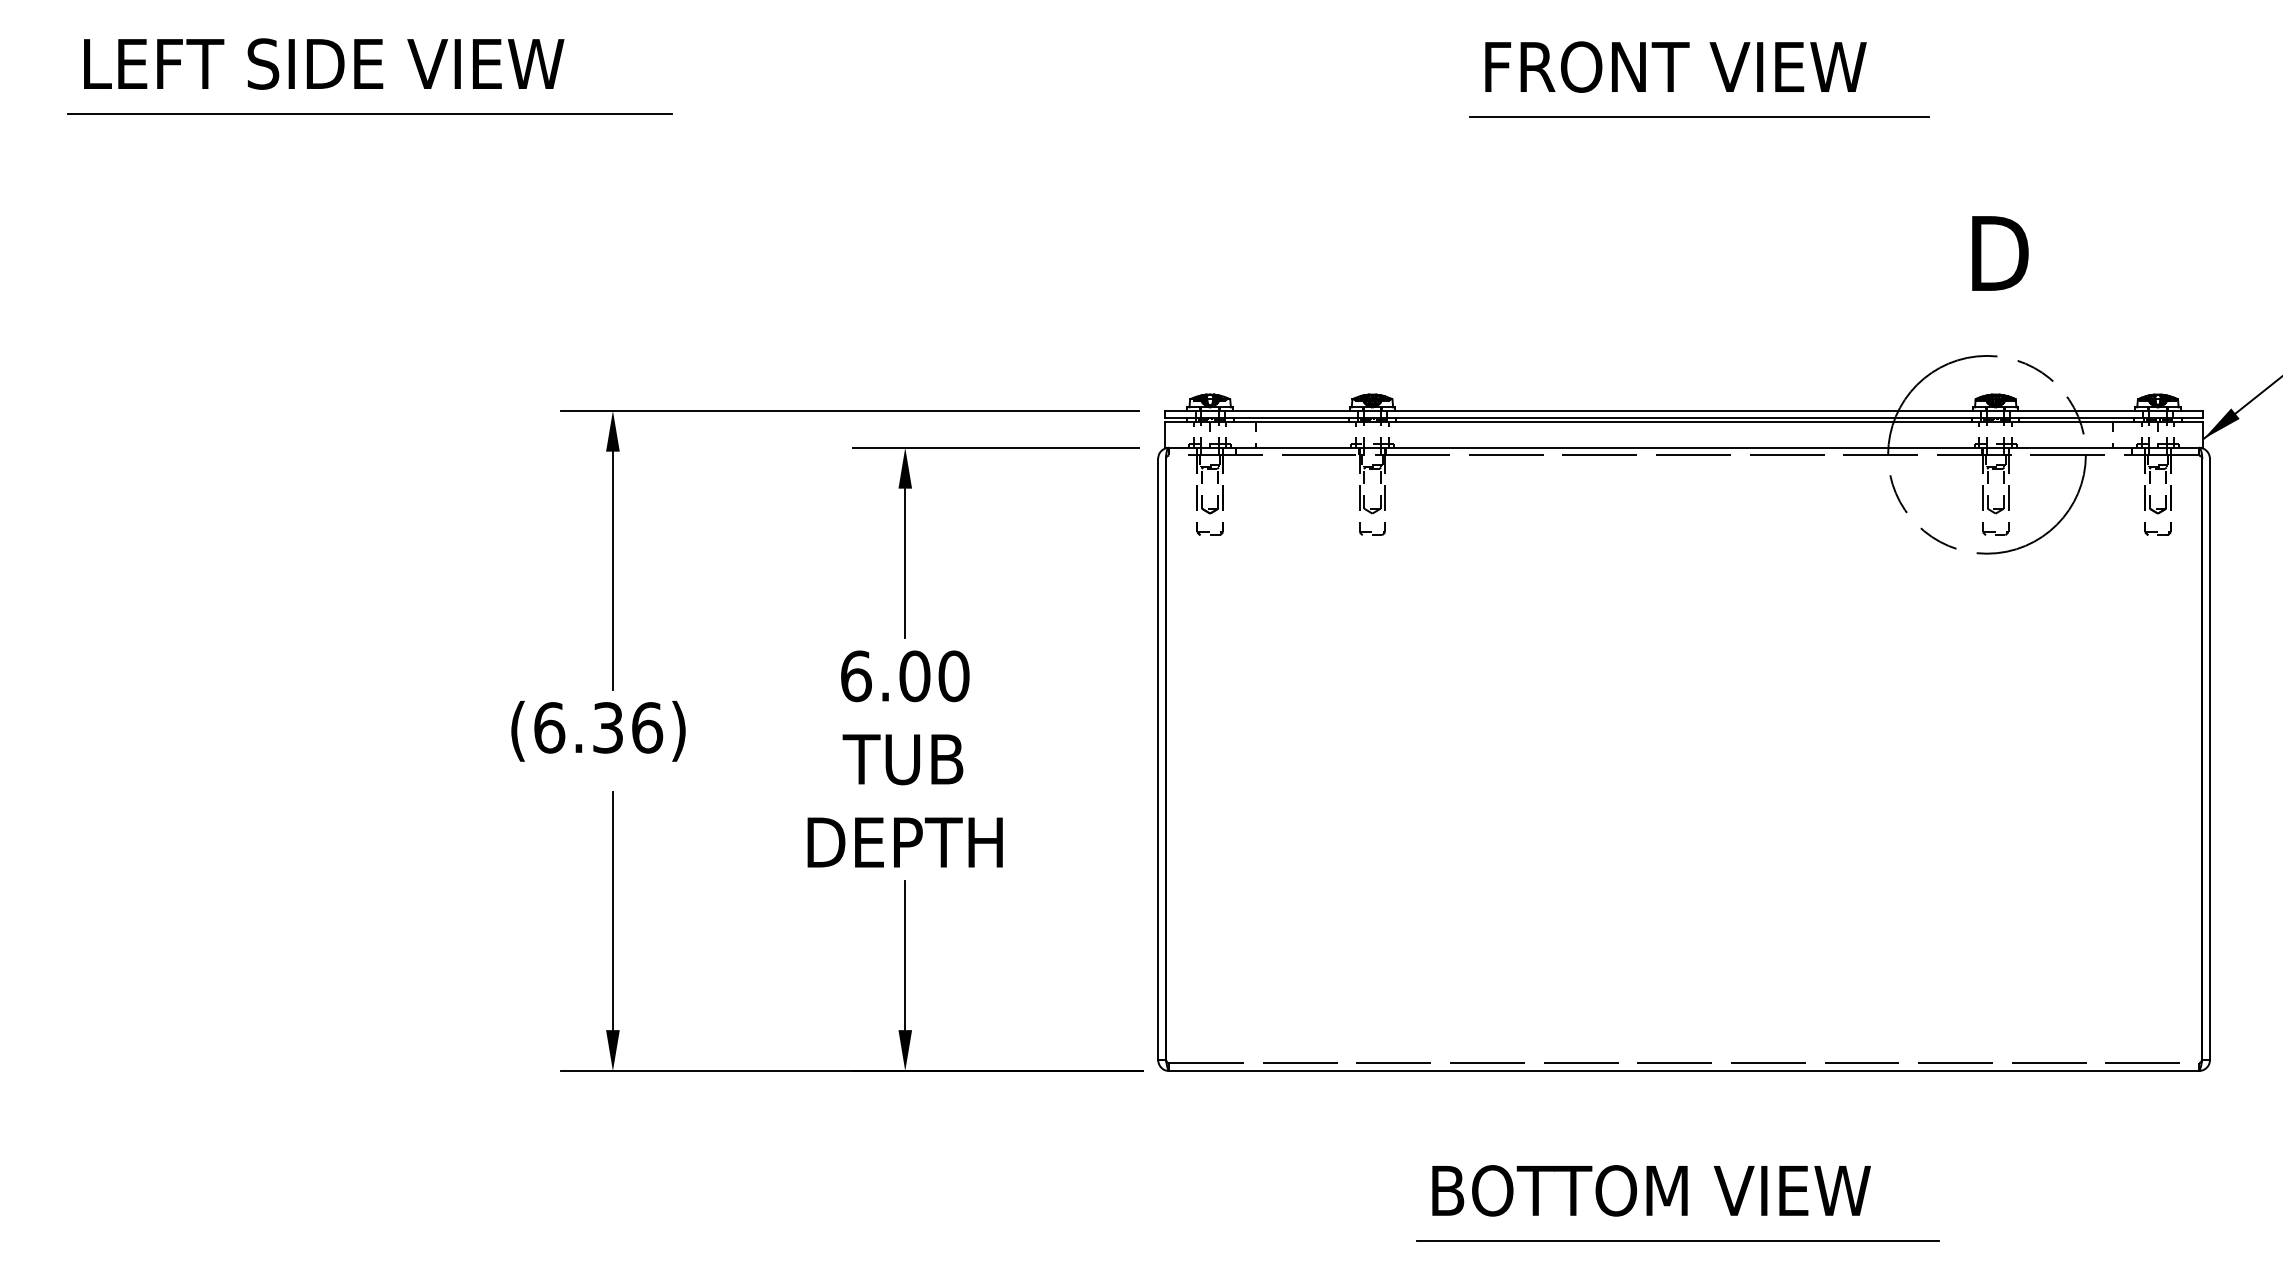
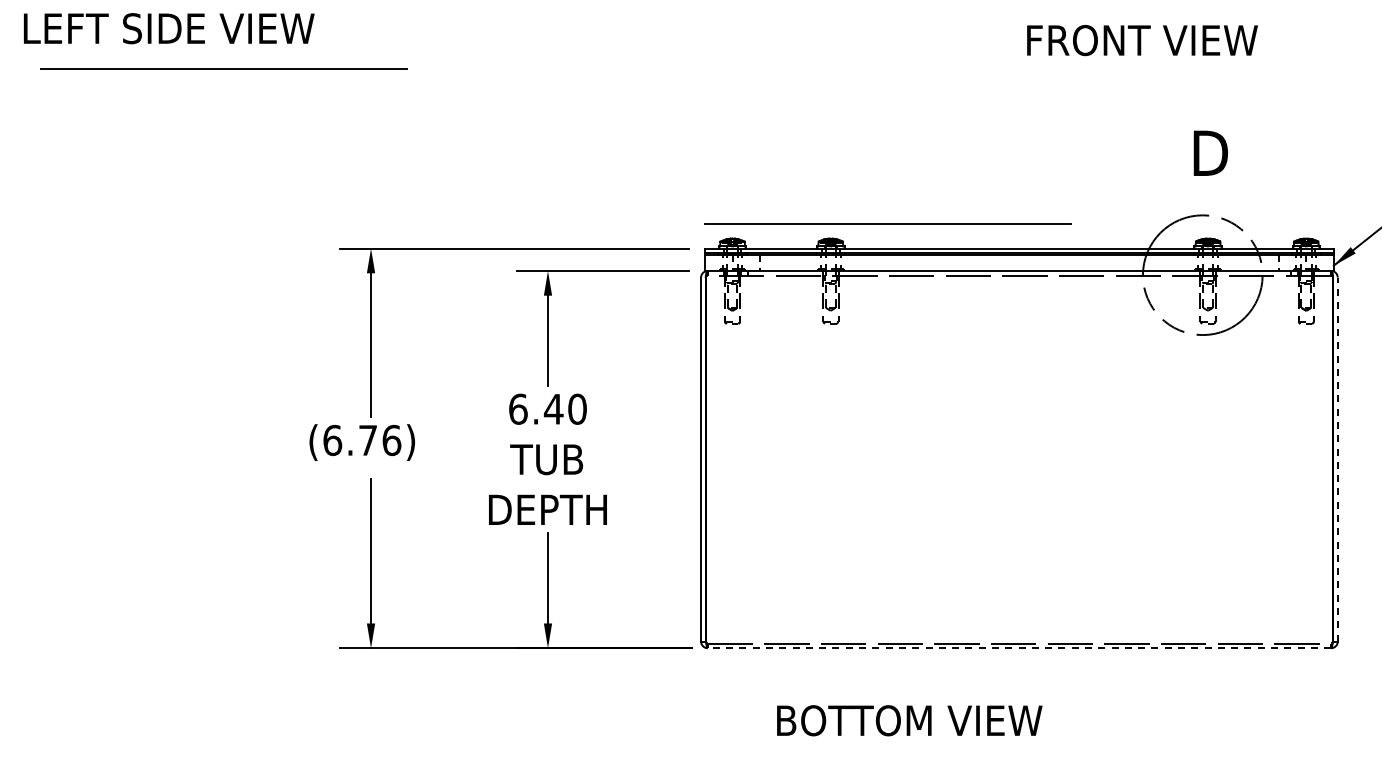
text: (324, 63) -> (169, 28), moved
text: (1675, 67) -> (1142, 40), moved
line: (1699, 116) -> (1028, 70), removed
line: (1466, 369) -> (887, 223), added
text: (914, 675) -> (553, 408), 6.00 -> 6.40
text: (607, 727) -> (367, 440), (6.36) -> (6.76)
line: (2209, 759) -> (1337, 459), solid -> dashed
line: (1684, 1071) -> (1019, 648), solid -> dashed
text: (1651, 1190) -> (909, 720), moved
line: (1677, 1240) -> (1015, 750), removed

